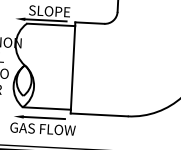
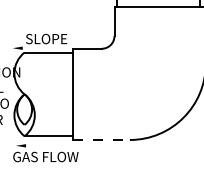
line: (46, 20) -> (43, 48), removed
line: (99, 114) -> (101, 139), solid -> dashed
line: (44, 117) -> (46, 145), removed

